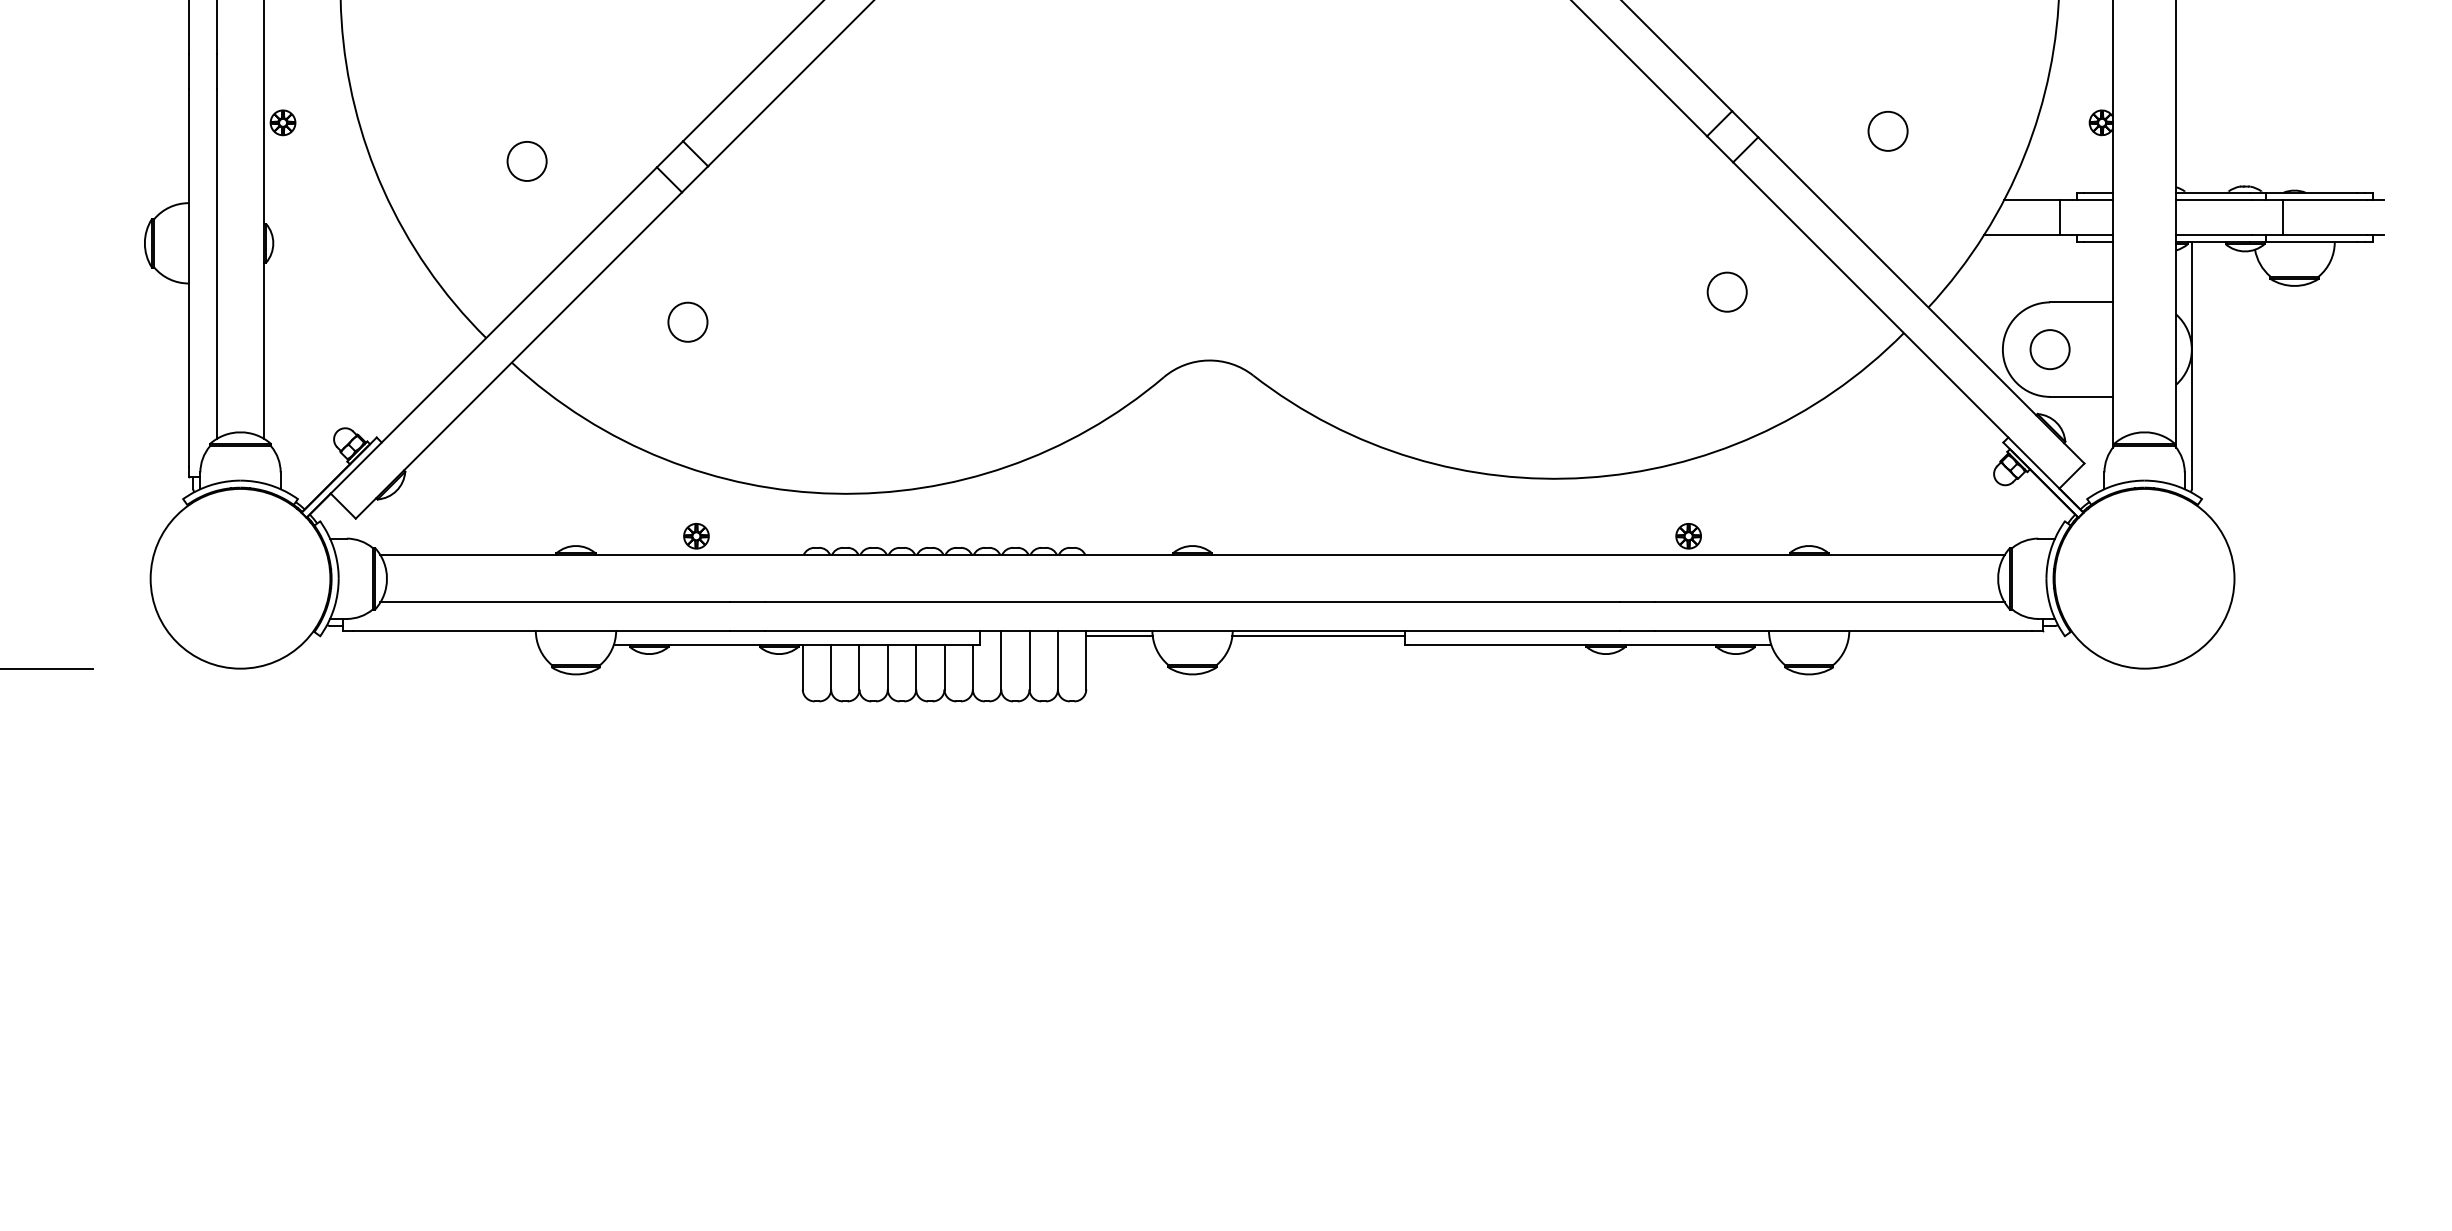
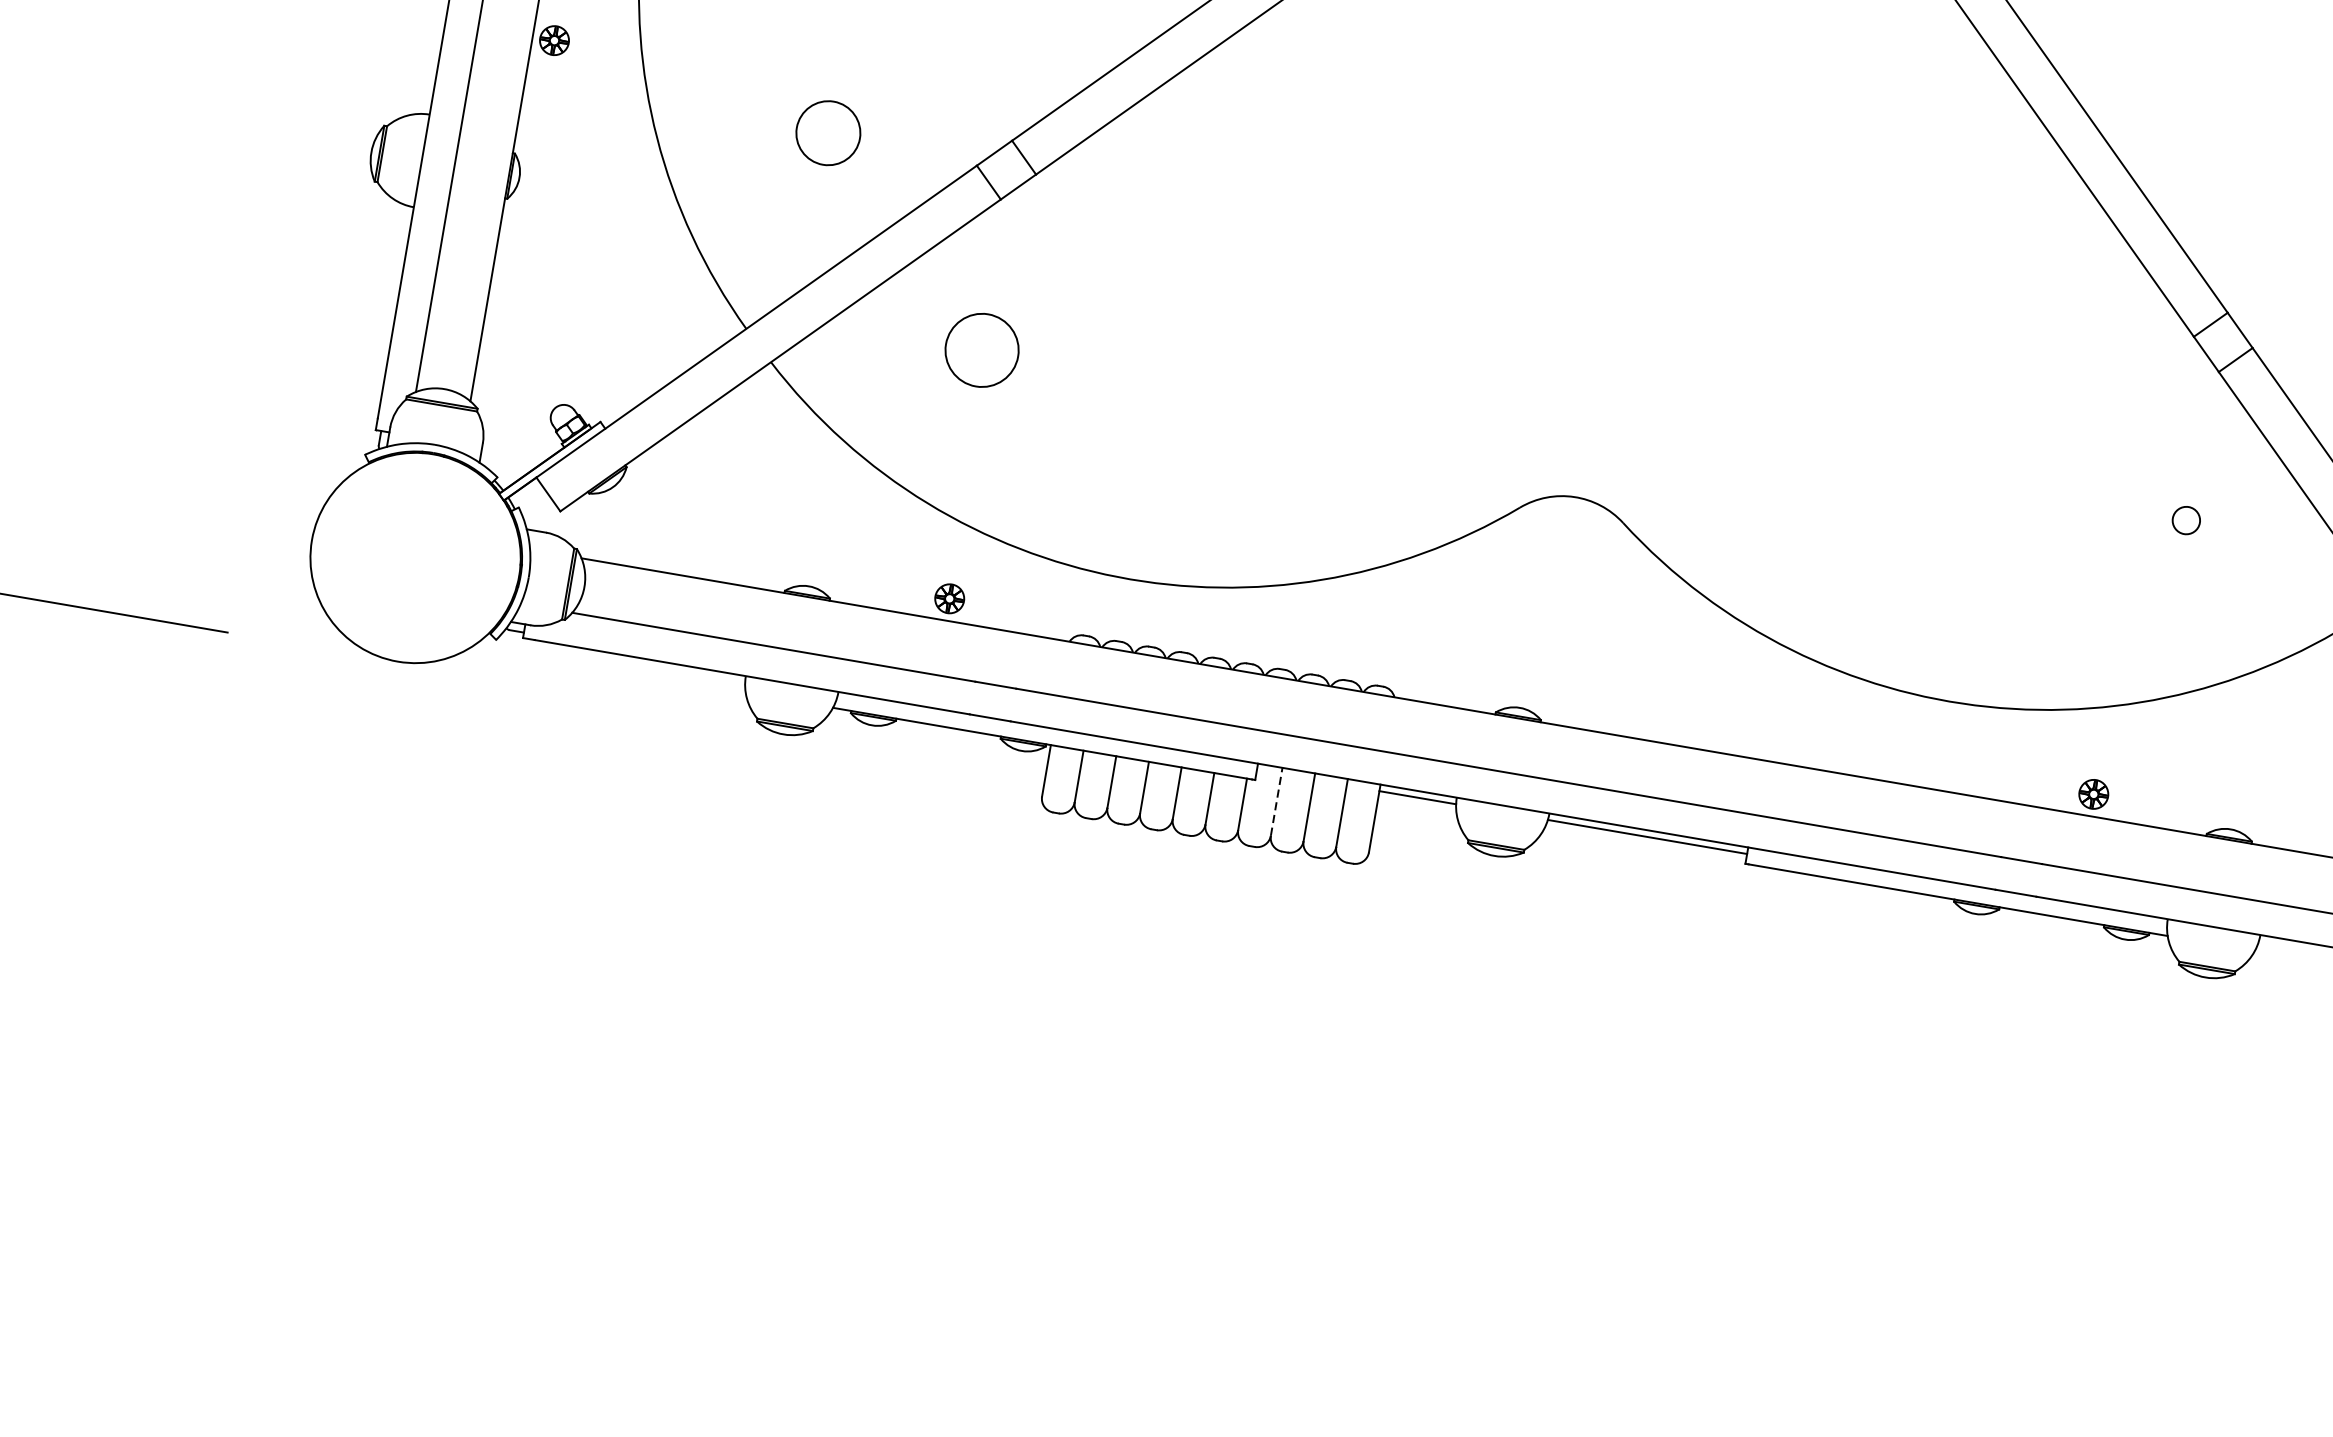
circle: (526, 161) -> (827, 133), size x1.4
circle: (1726, 291) -> (2185, 519), size x0.6
circle: (687, 321) -> (981, 349), size x1.6
line: (1001, 659) -> (1277, 801), solid -> dashed

